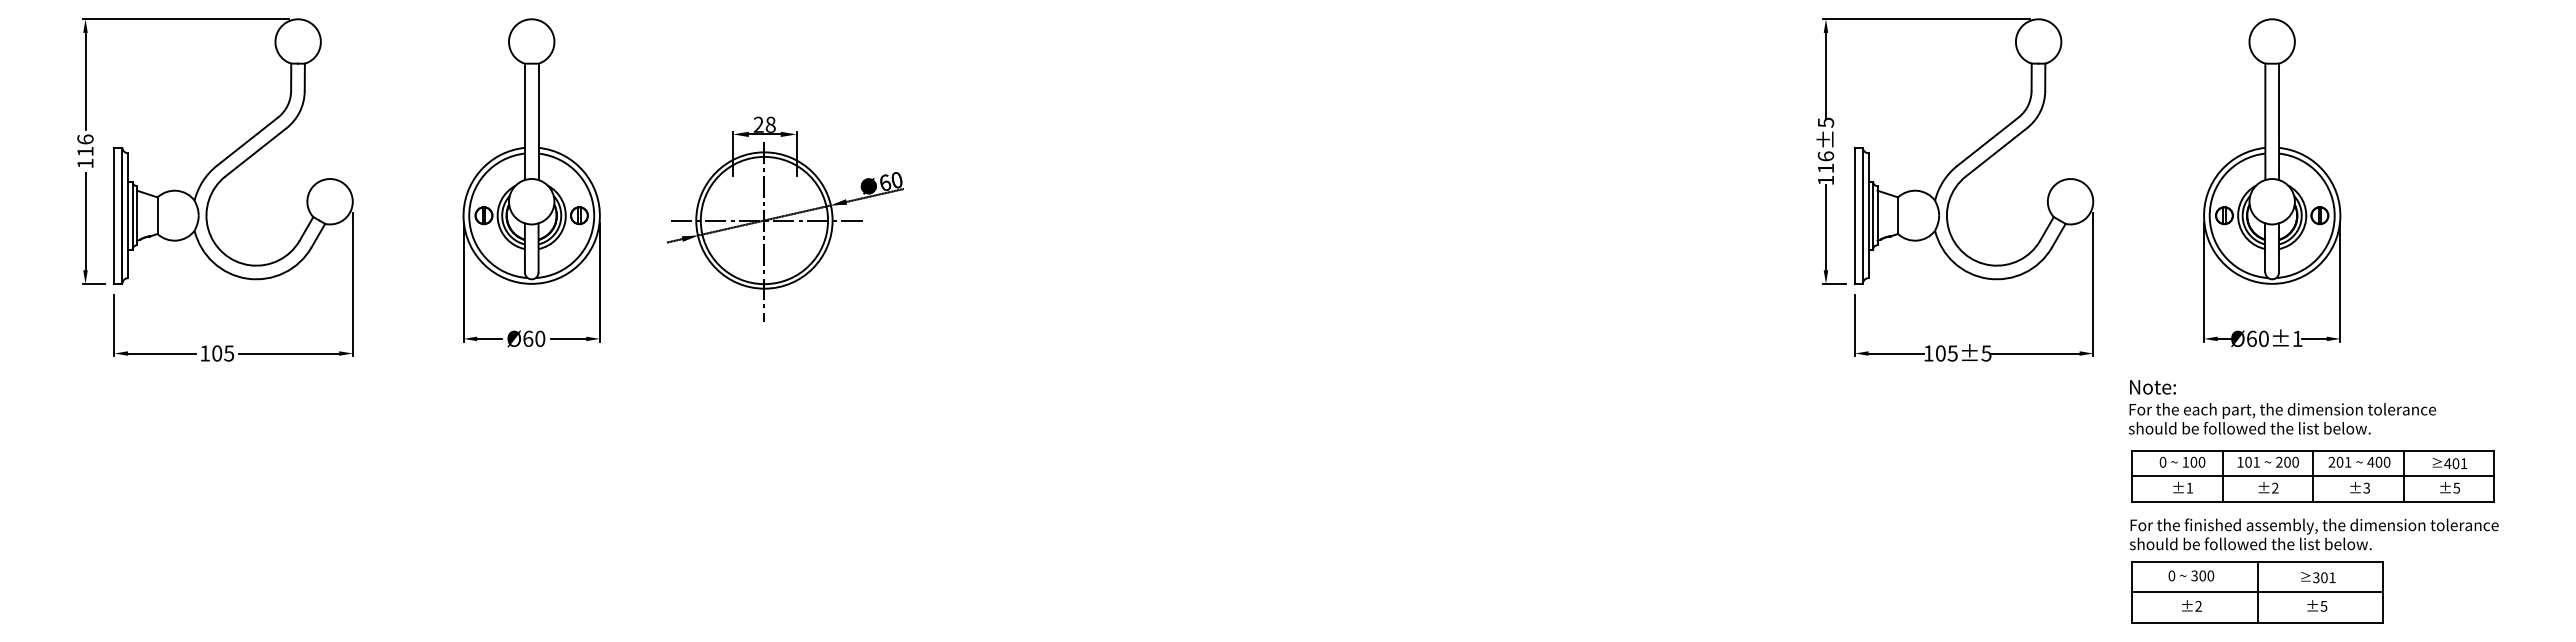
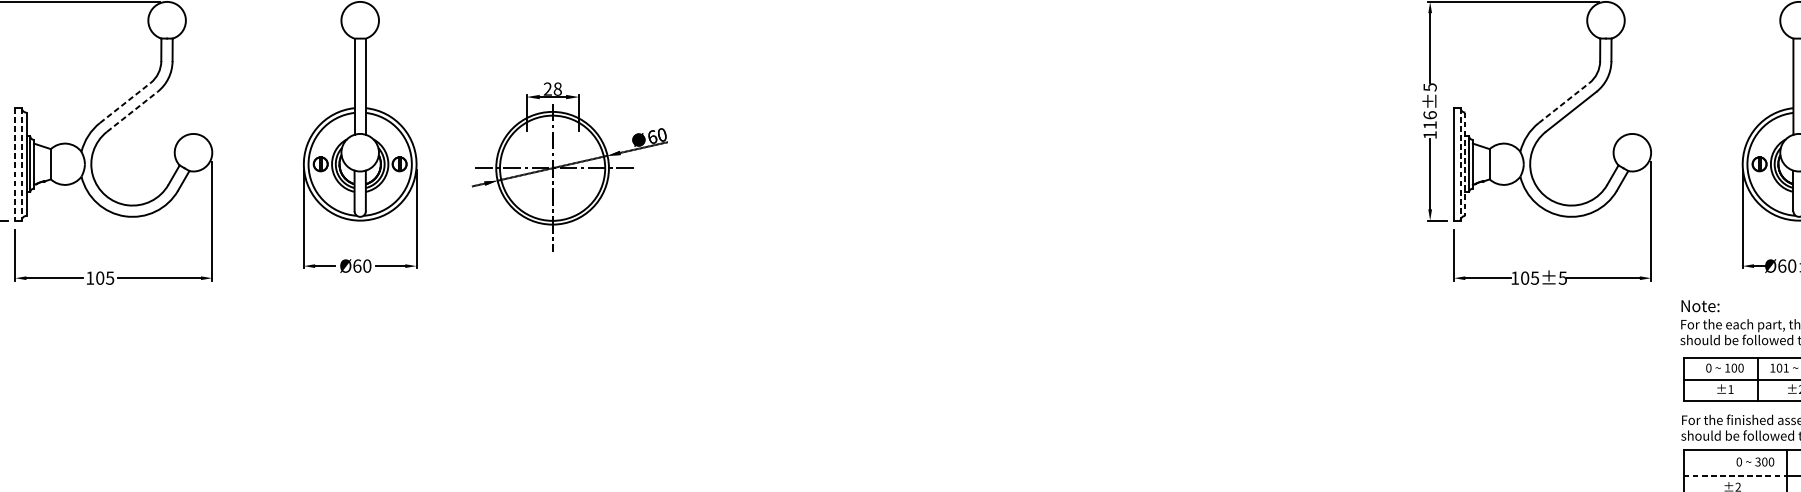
line: (247, 141) -> (125, 102), solid -> dashed
line: (1988, 141) -> (1564, 102), solid -> dashed
line: (256, 152) -> (132, 112), solid -> dashed
line: (114, 216) -> (15, 164), solid -> dashed
line: (122, 216) -> (21, 164), solid -> dashed
line: (1862, 216) -> (1460, 164), solid -> dashed
line: (1868, 216) -> (1465, 164), solid -> dashed
text: (2191, 575) -> (1755, 461), moved
line: (2195, 592) -> (1735, 475), solid -> dashed

